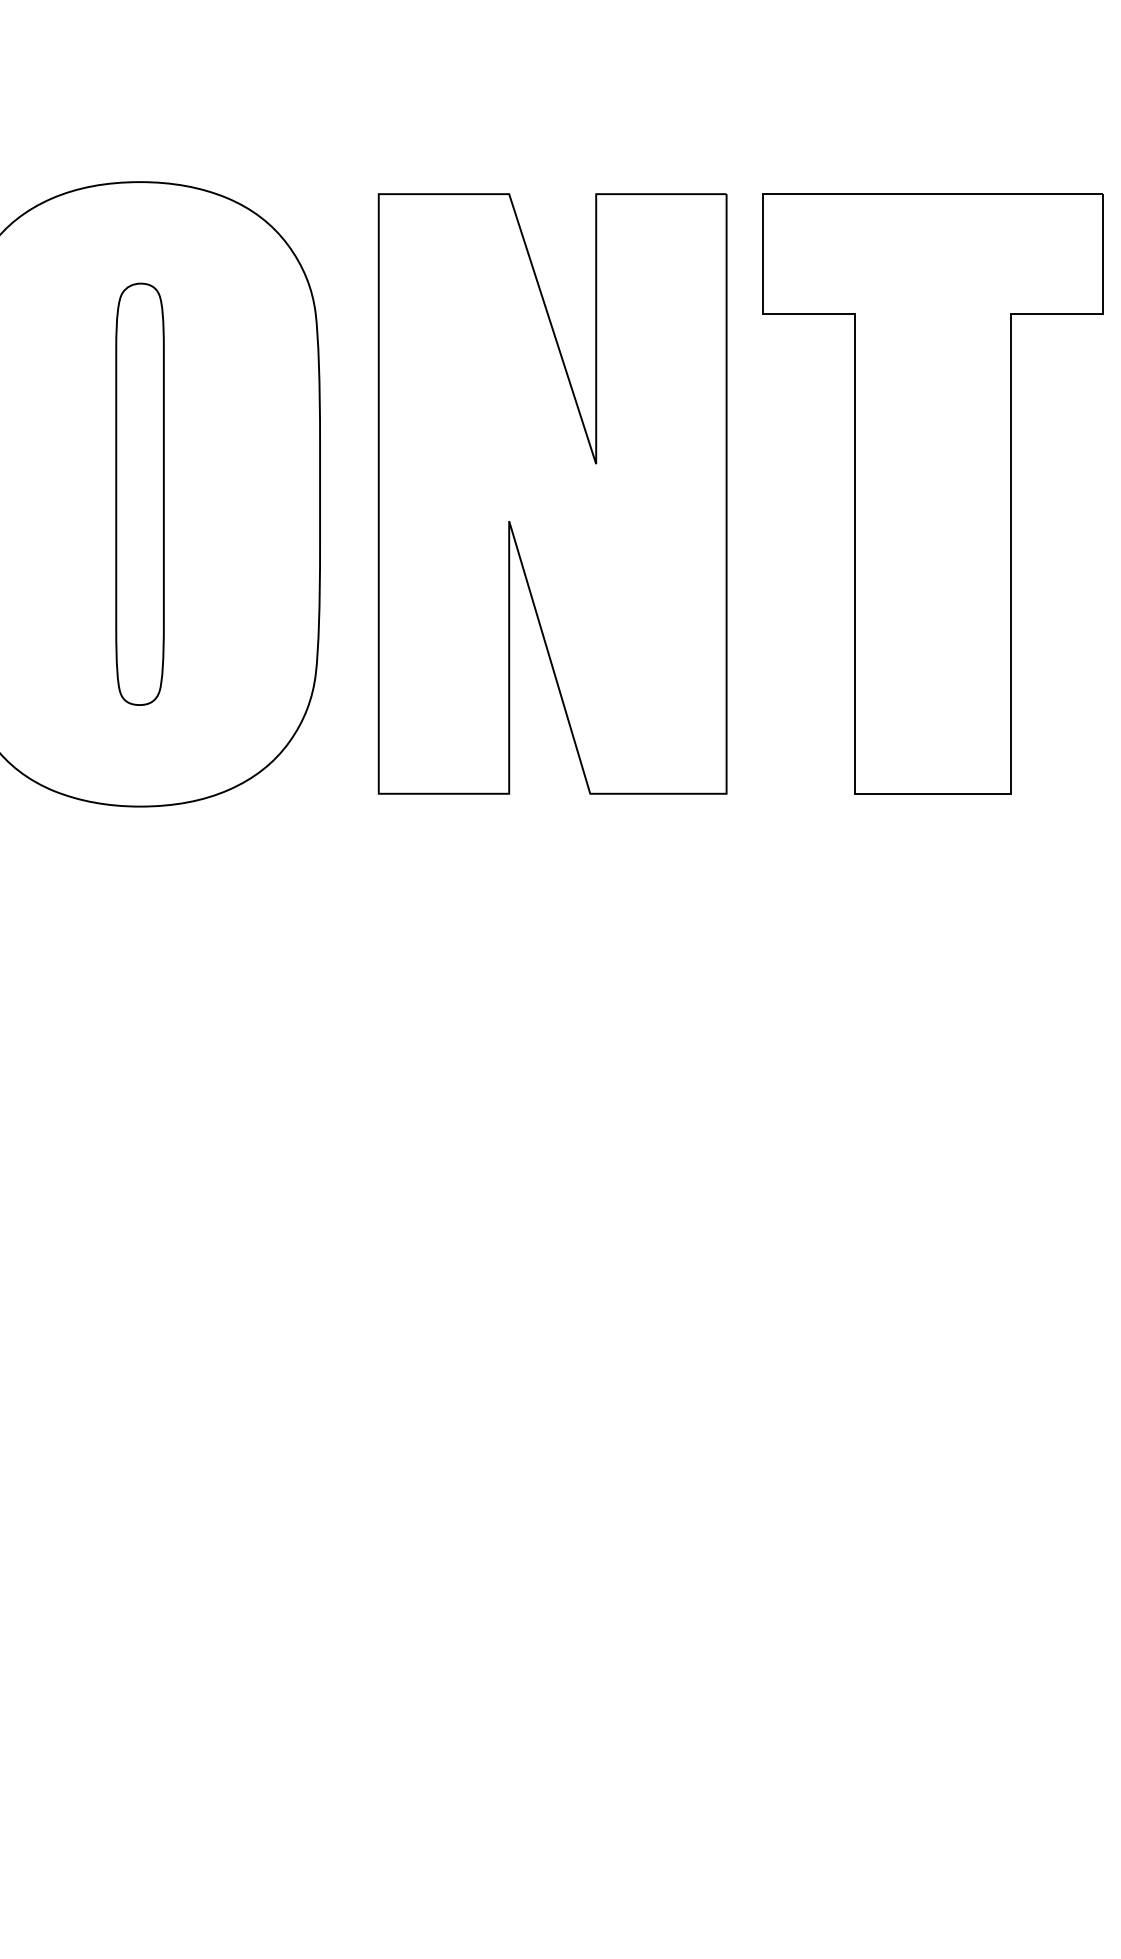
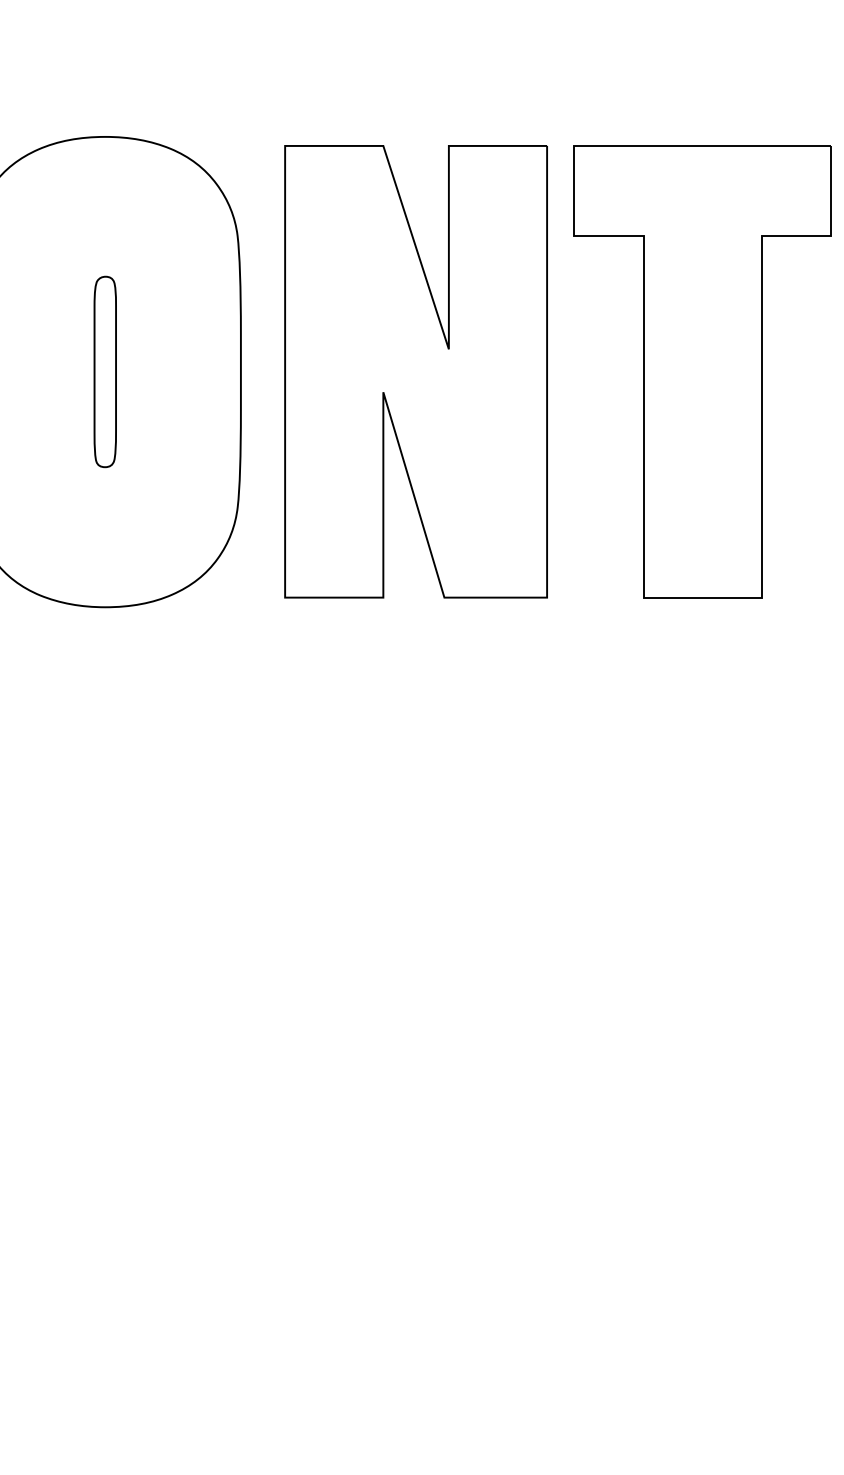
part: (139, 493) -> (104, 371), size x0.6

